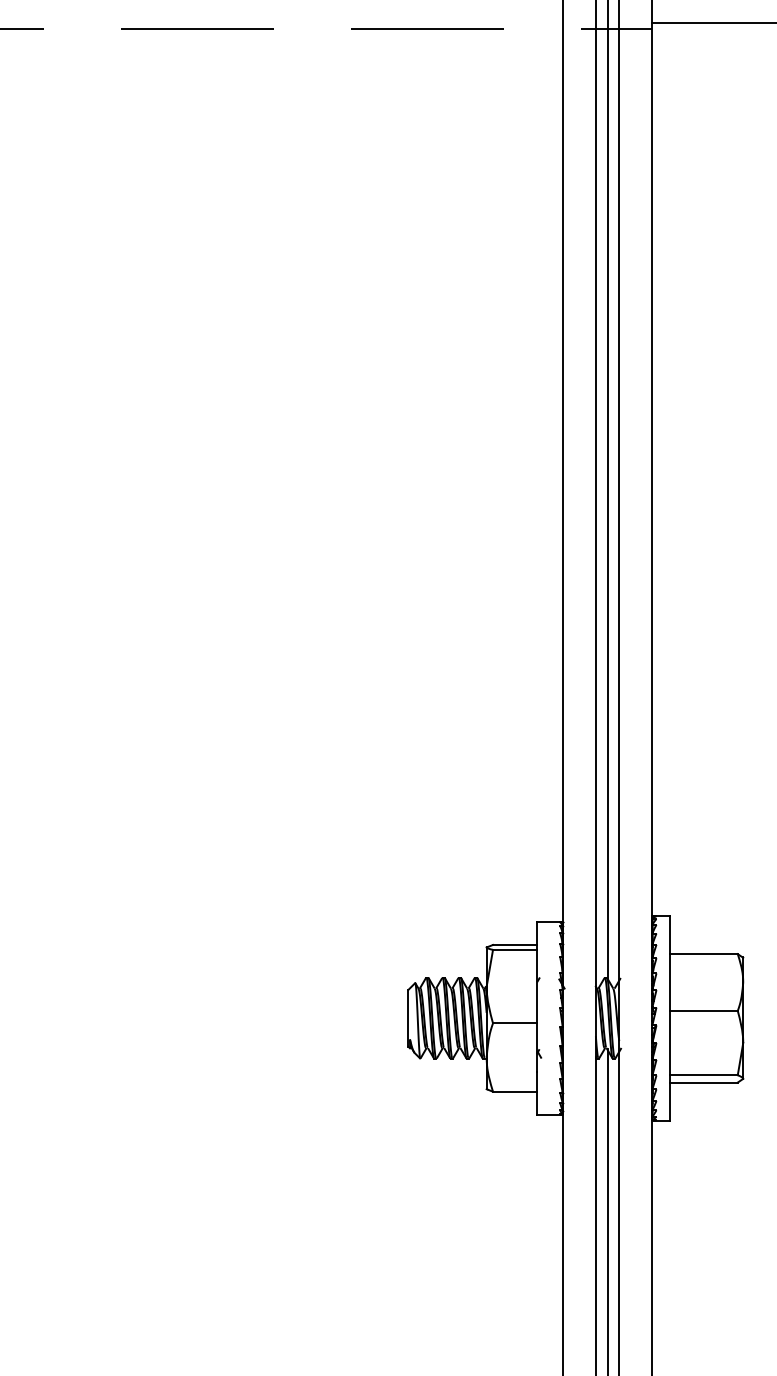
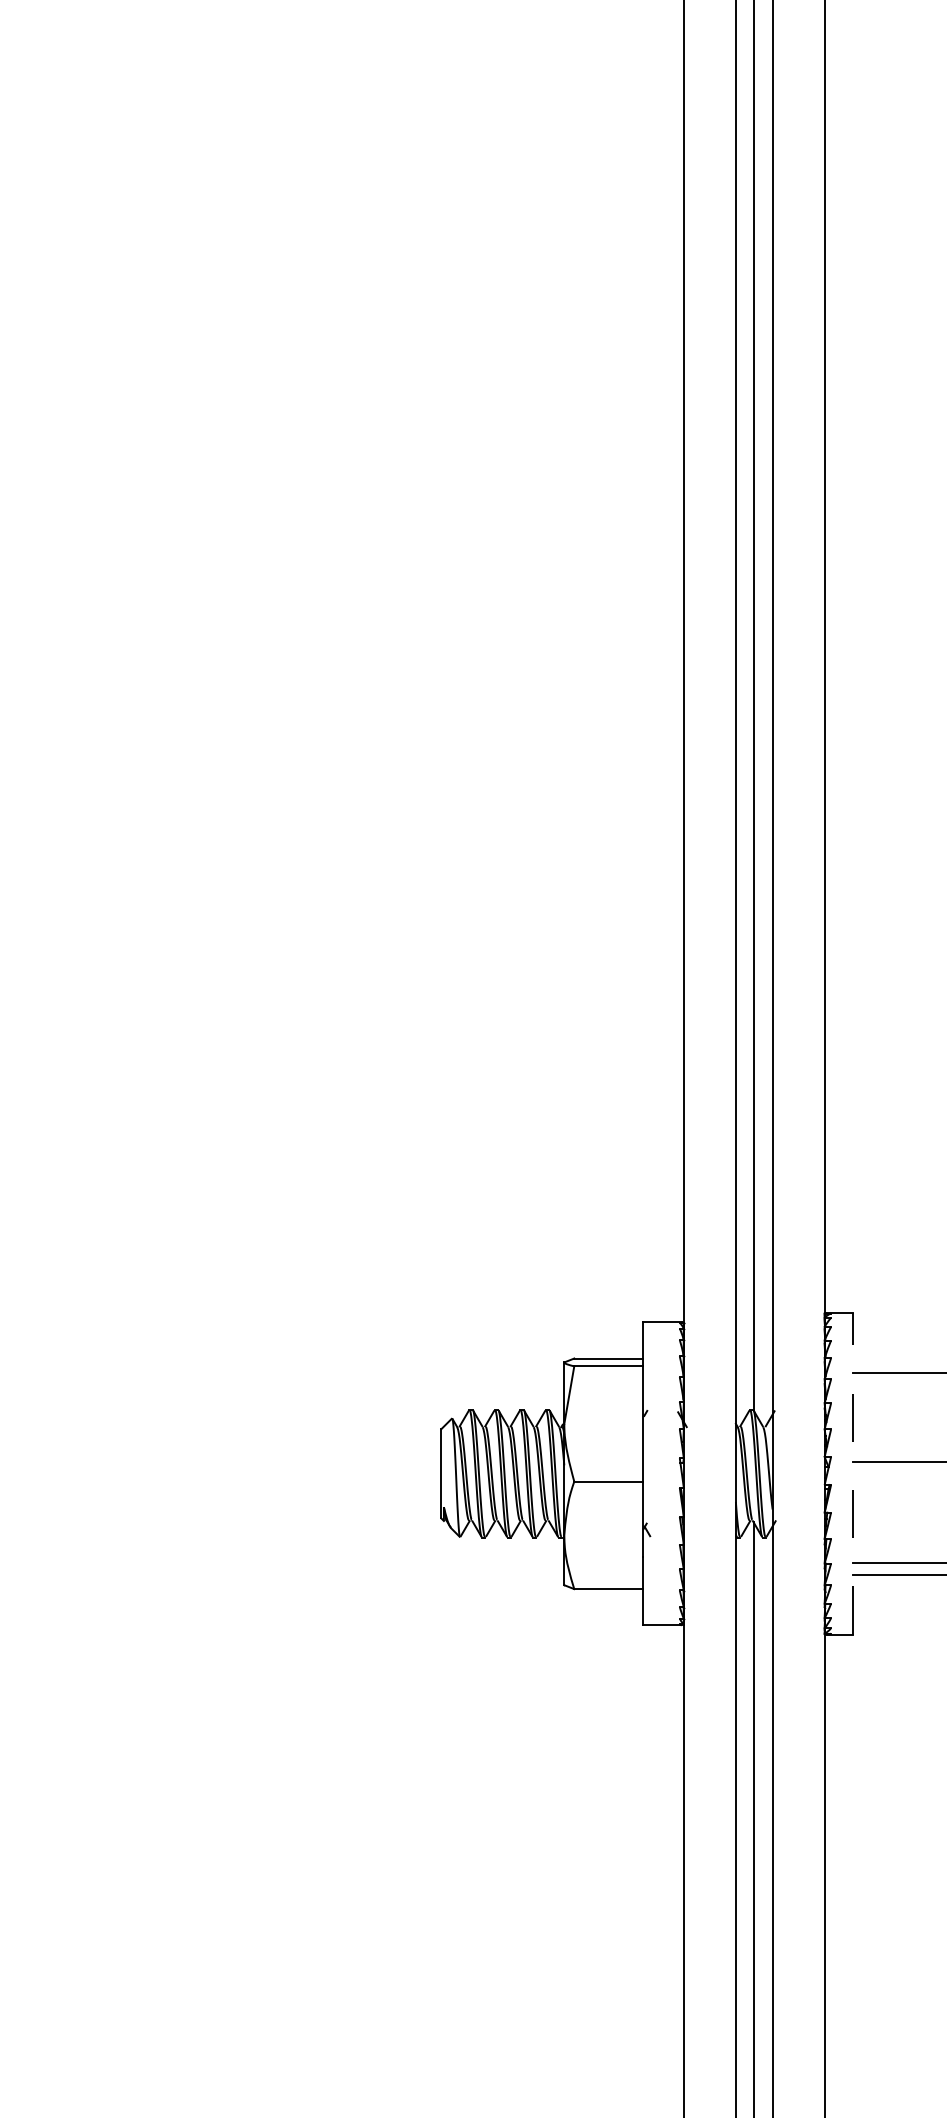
line: (670, 1017) -> (853, 1472), solid -> dashed

